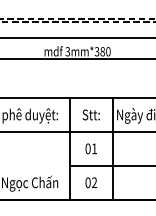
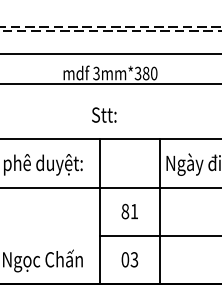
text: (90, 114) -> (103, 114), moved
text: (87, 149) -> (124, 212), 01 -> 81
text: (94, 183) -> (134, 260), 02 -> 03

